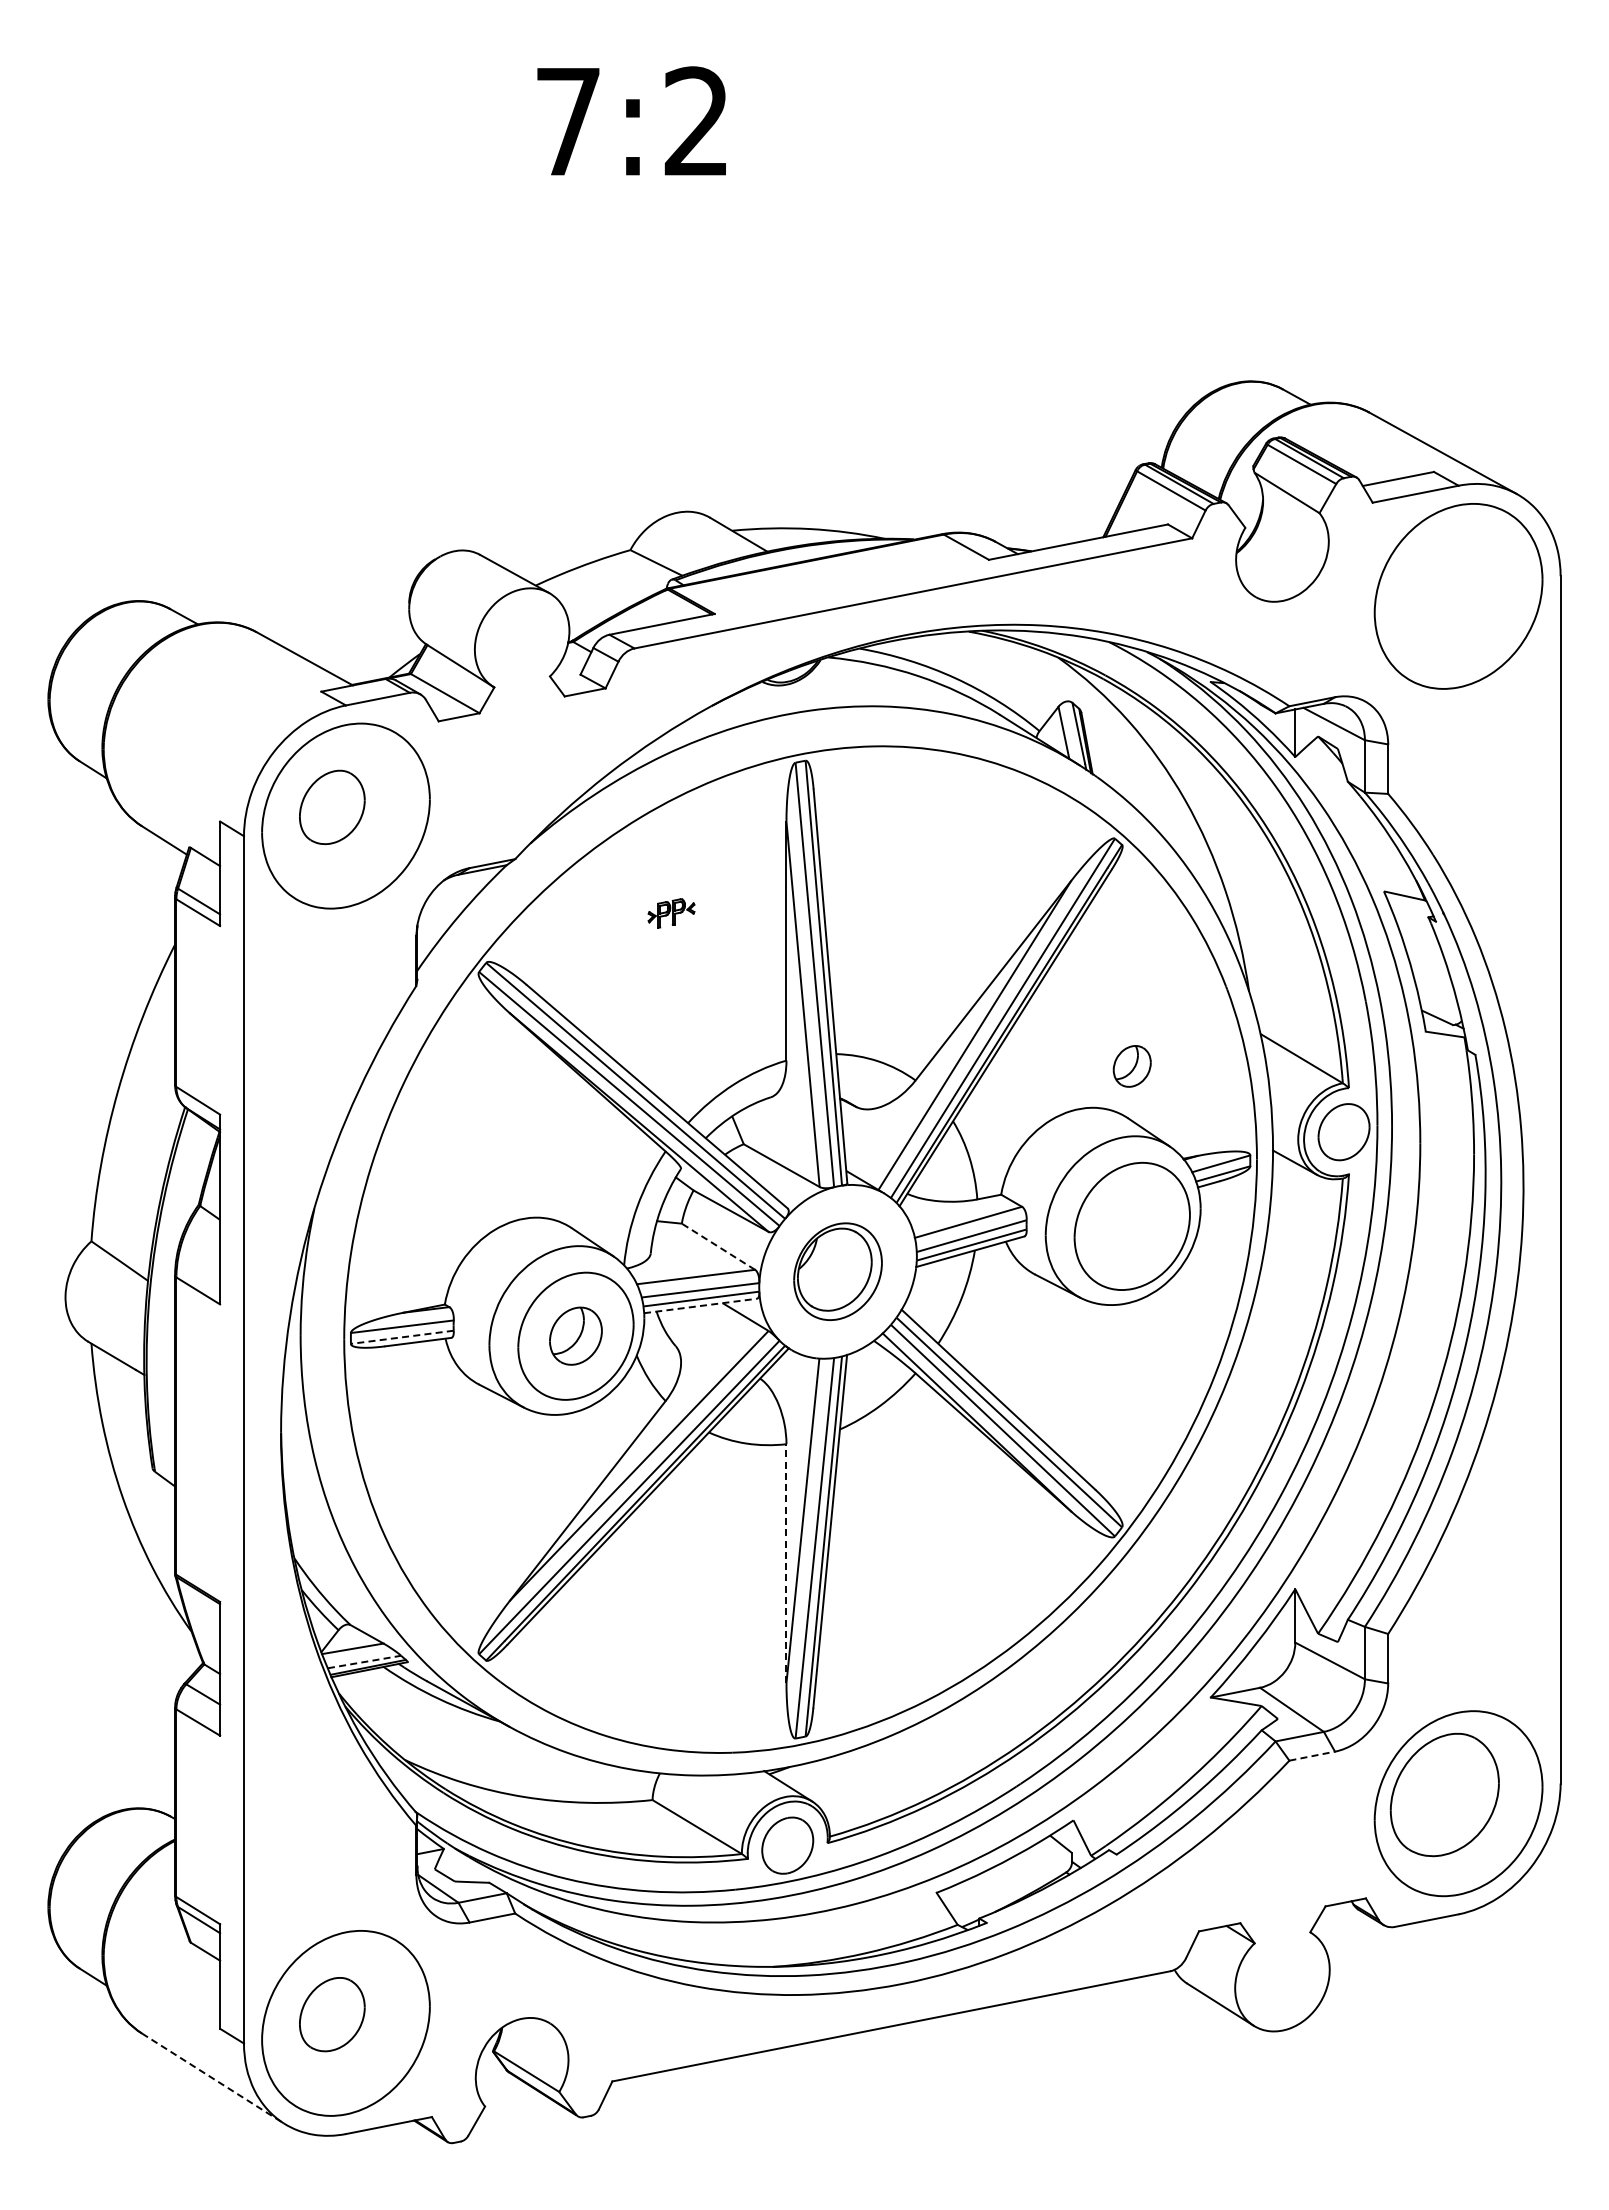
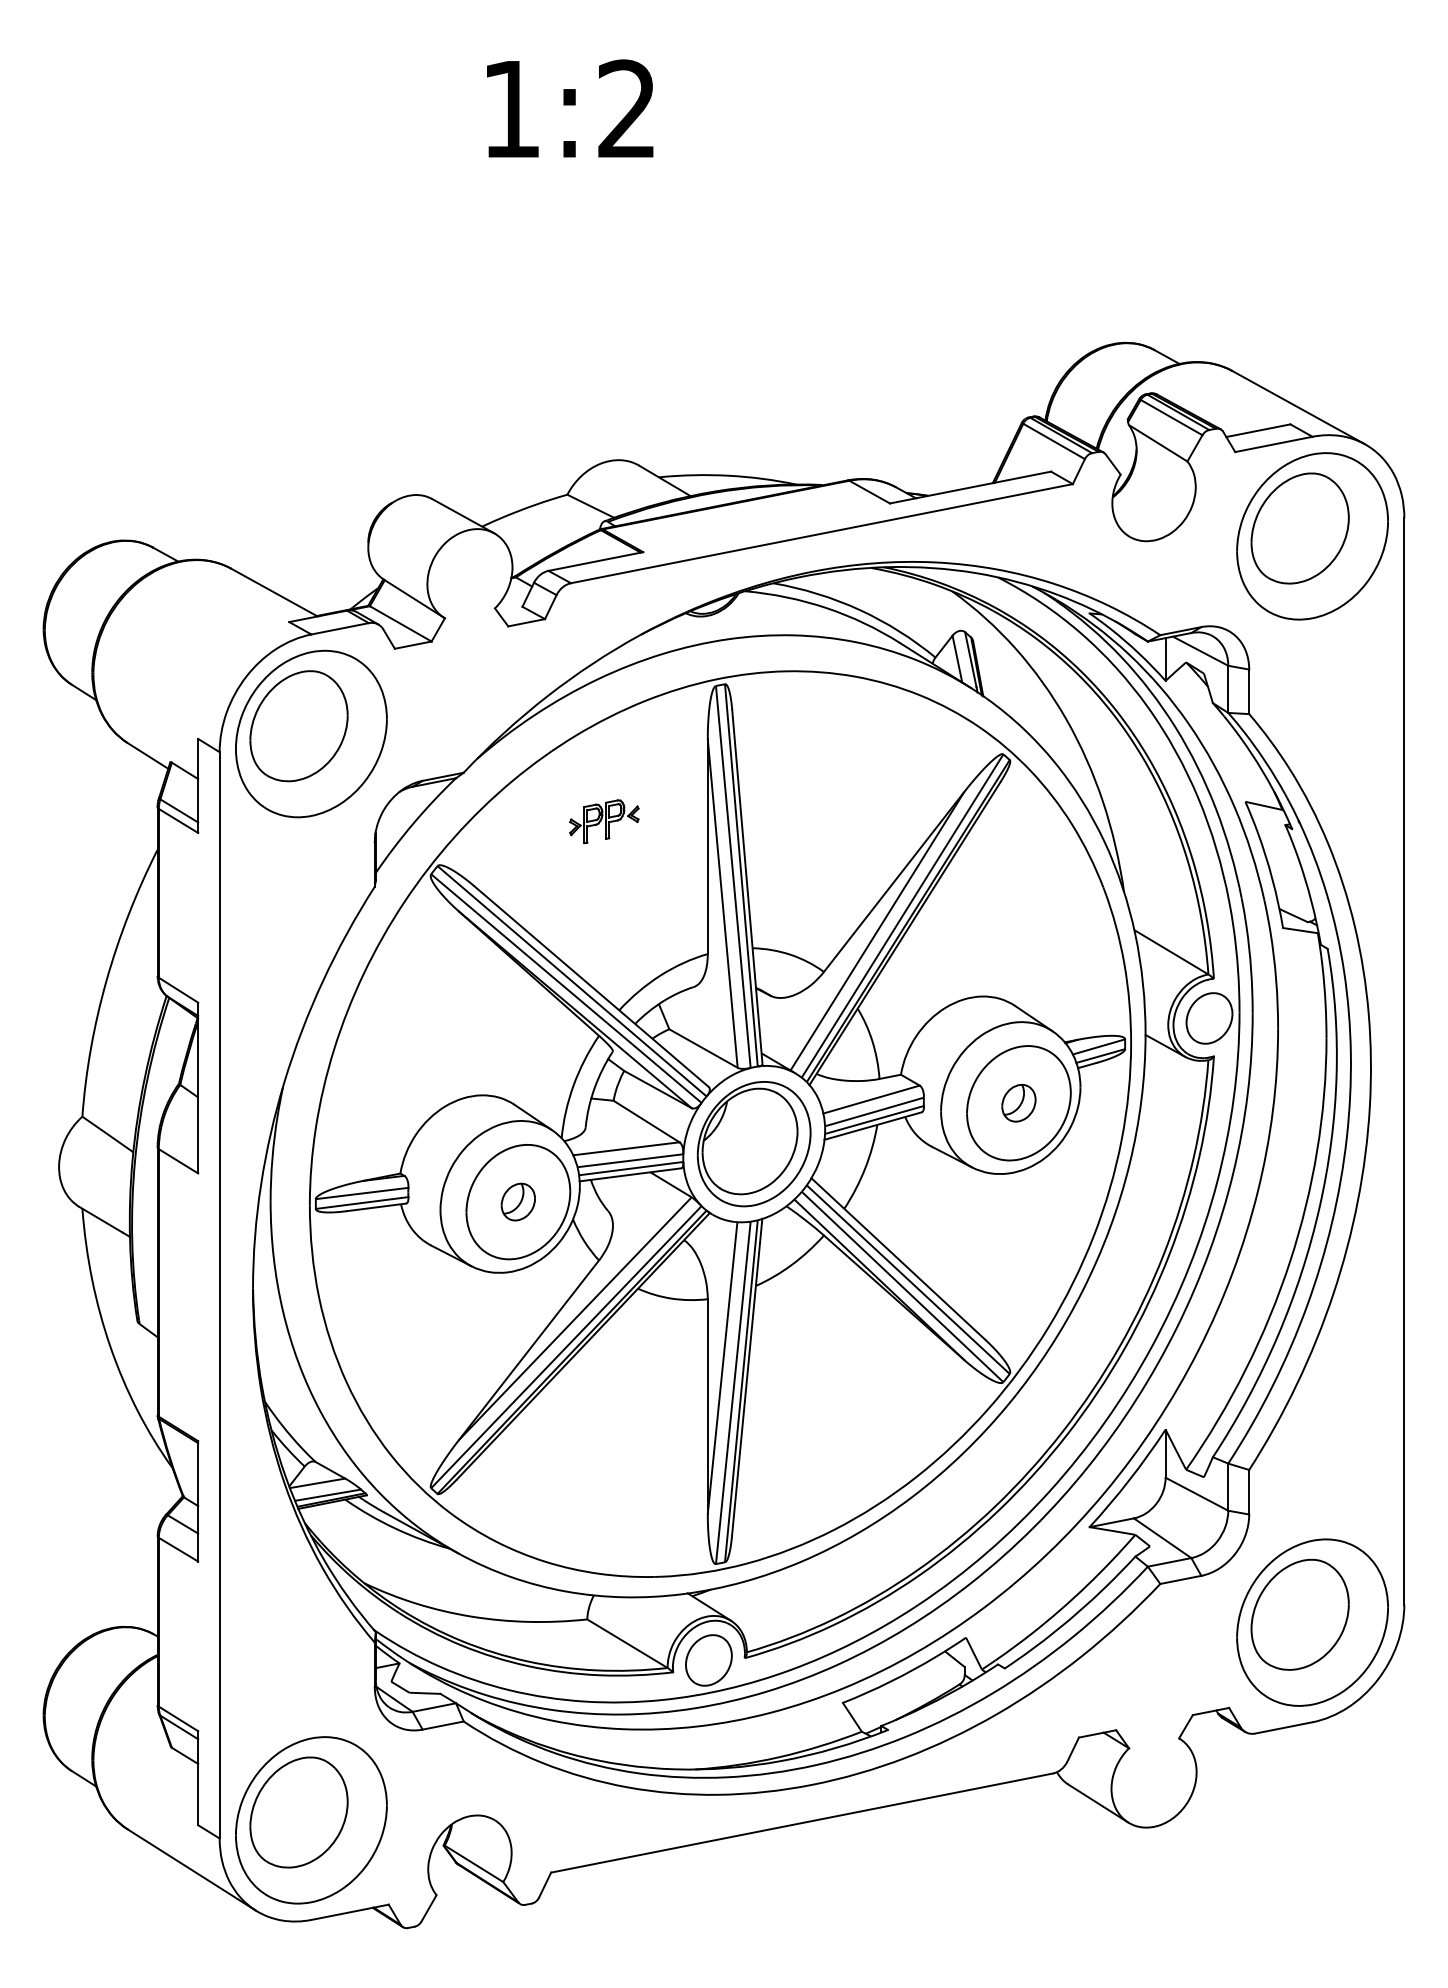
text: (568, 121) -> (511, 109), 7:2 -> 1:2
part: (1444, 587) -> (1299, 528), added
part: (332, 807) -> (299, 726), size x1.67
part: (671, 913) -> (604, 821), size x1.67
part: (1131, 1066) -> (1018, 1103), moved
line: (718, 1246) -> (646, 1121), dashed -> solid
part: (837, 1271) -> (753, 1143), size x1.43
line: (700, 1306) -> (630, 1175), dashed -> solid
part: (575, 1336) -> (517, 1202), size x0.71
line: (402, 1337) -> (362, 1203), dashed -> solid
line: (786, 1563) -> (707, 1406), dashed -> solid
line: (365, 1661) -> (328, 1494), dashed -> solid
line: (1312, 1756) -> (1181, 1580), dashed -> solid
part: (332, 2014) -> (299, 1812), size x1.67
line: (213, 2078) -> (192, 1869), dashed -> solid

